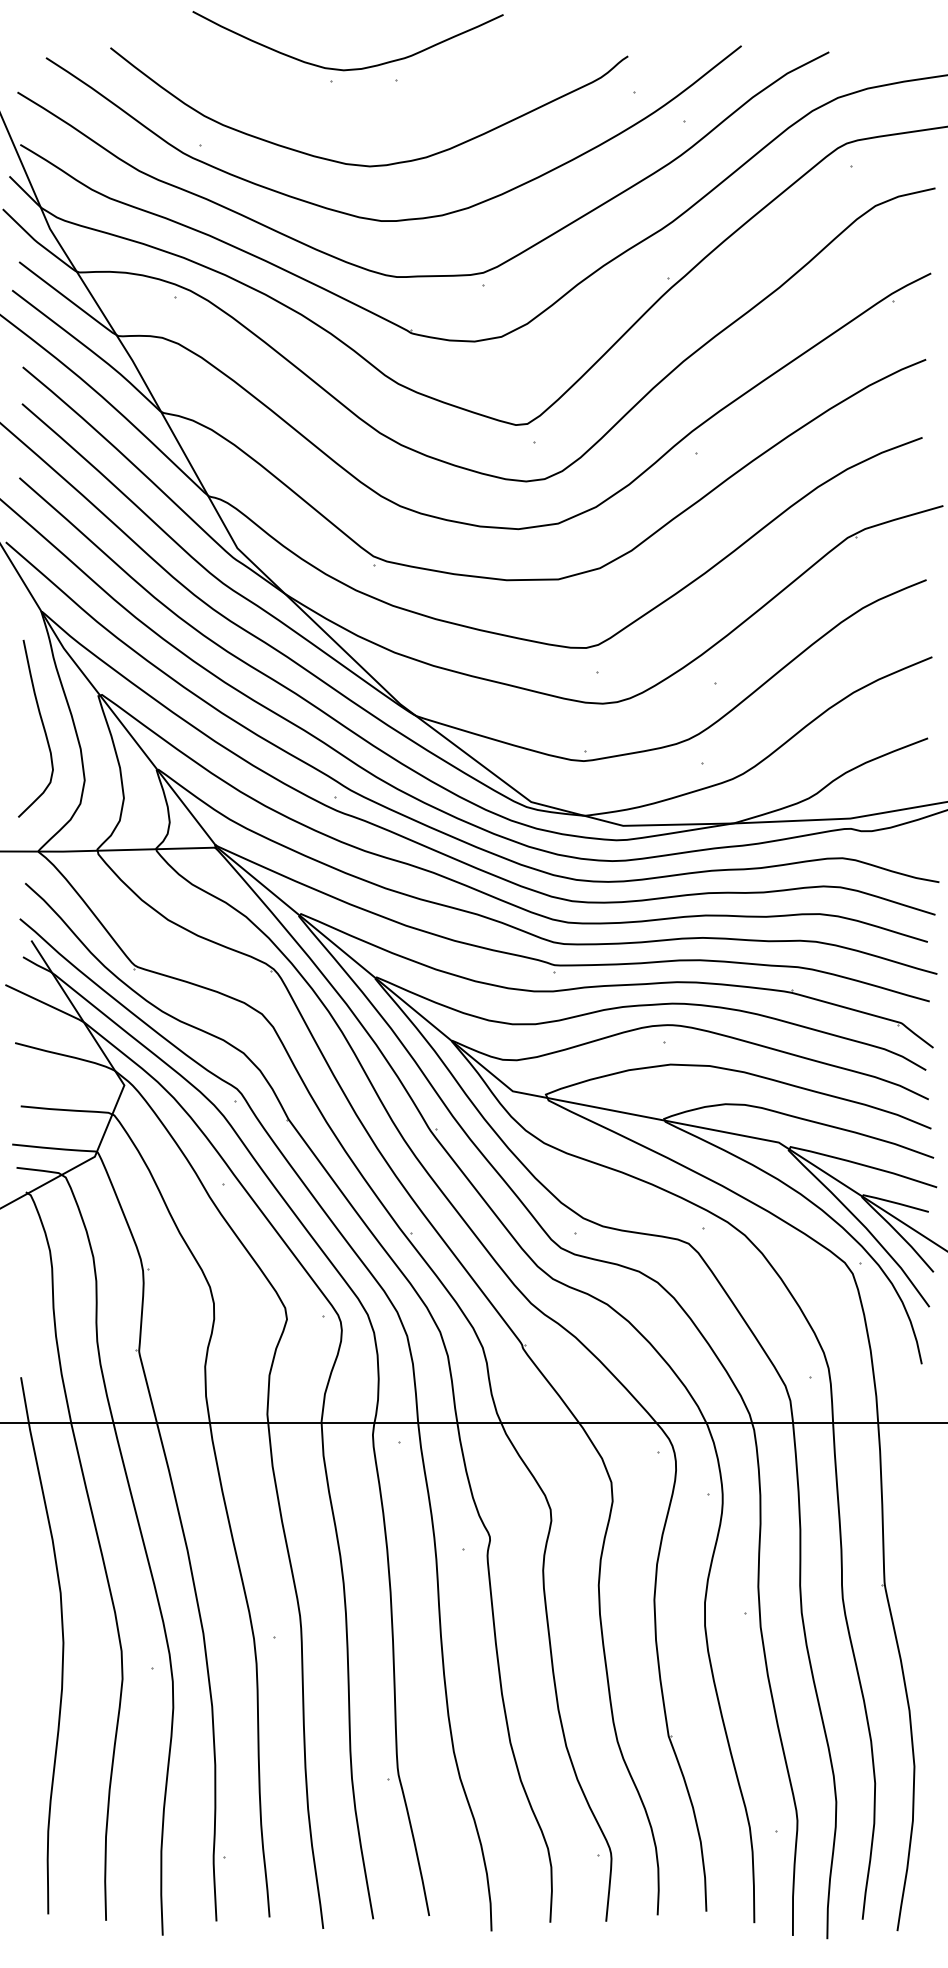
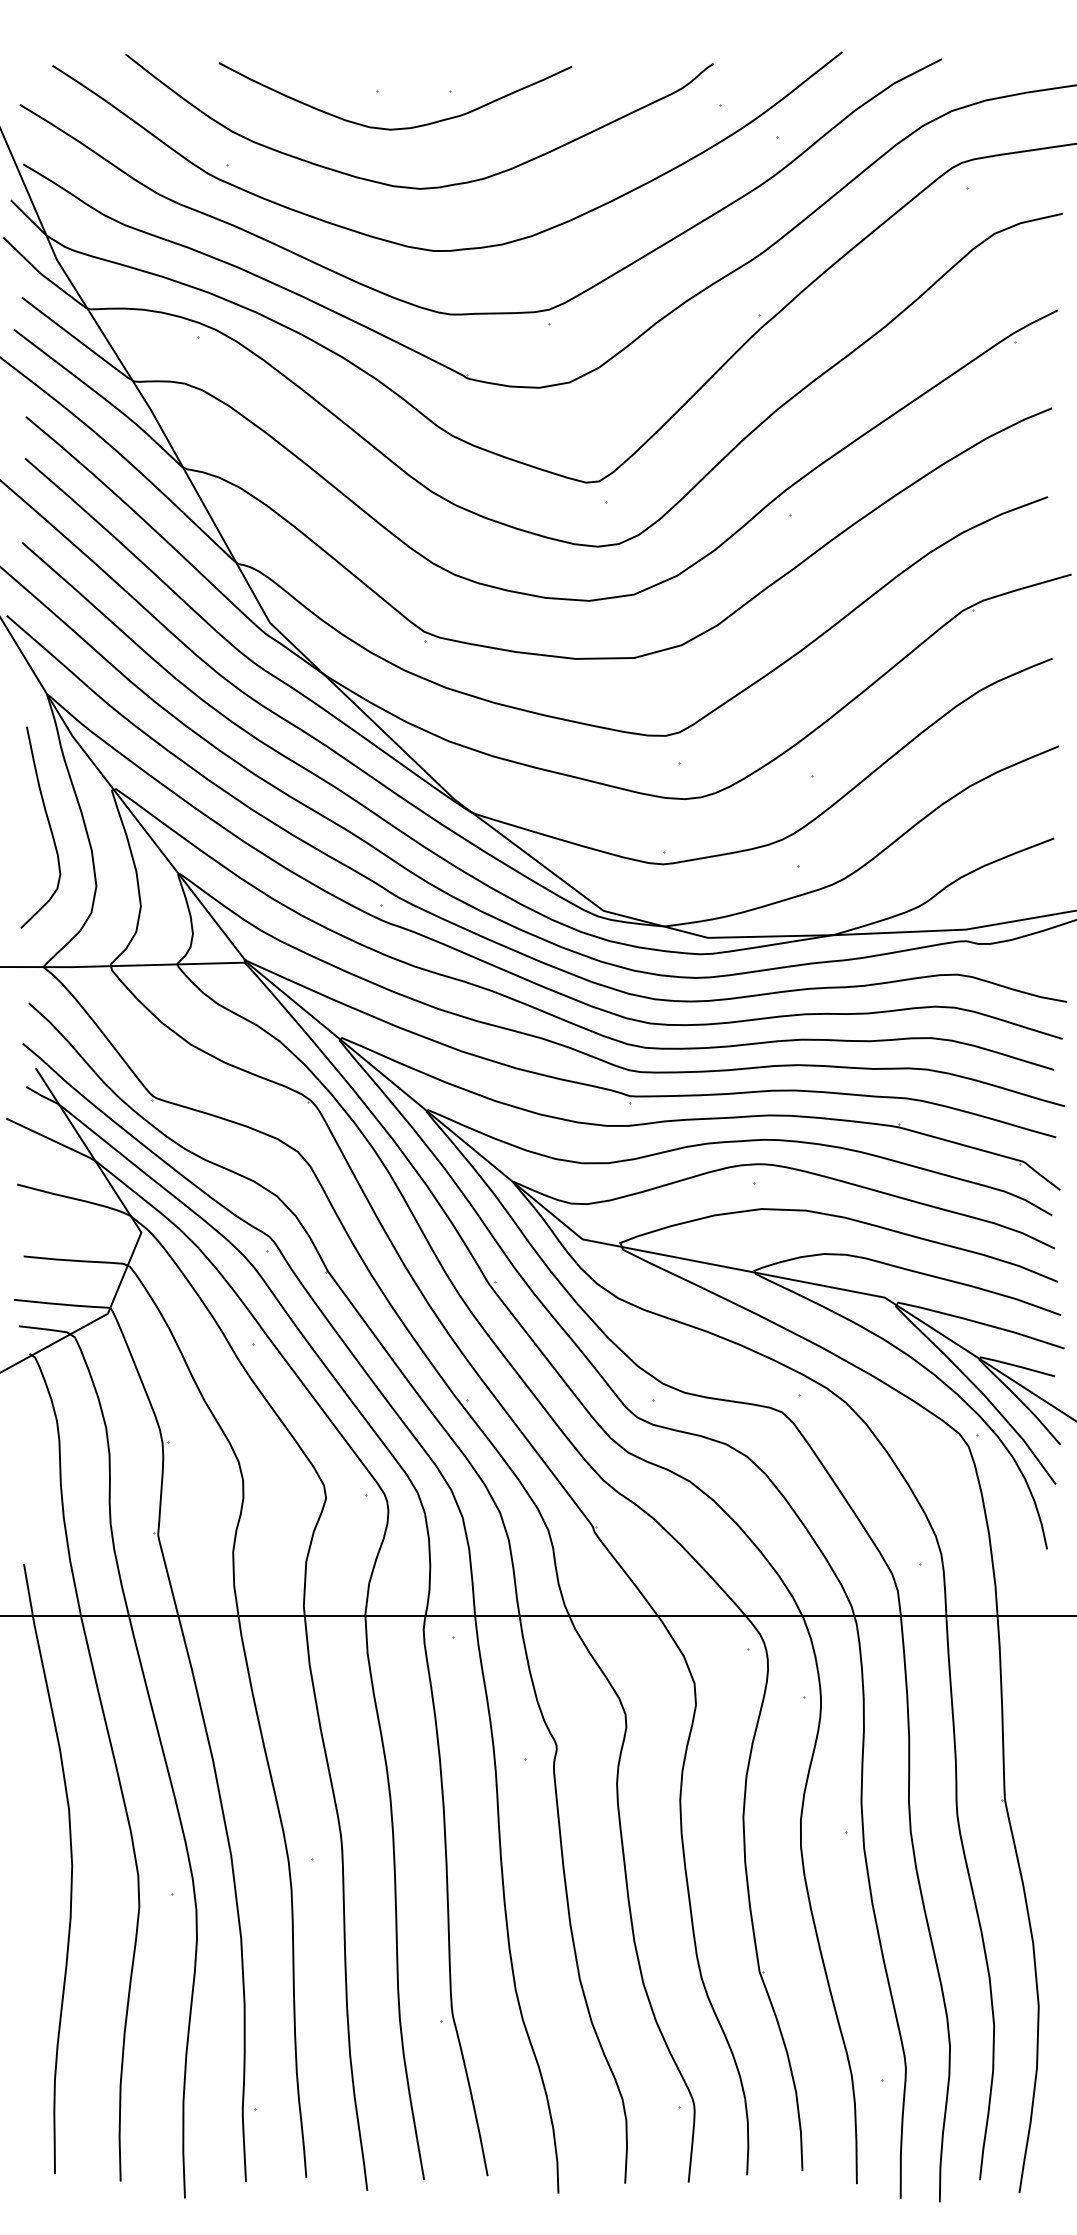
curve: (350, 68) -> (398, 127), moved

